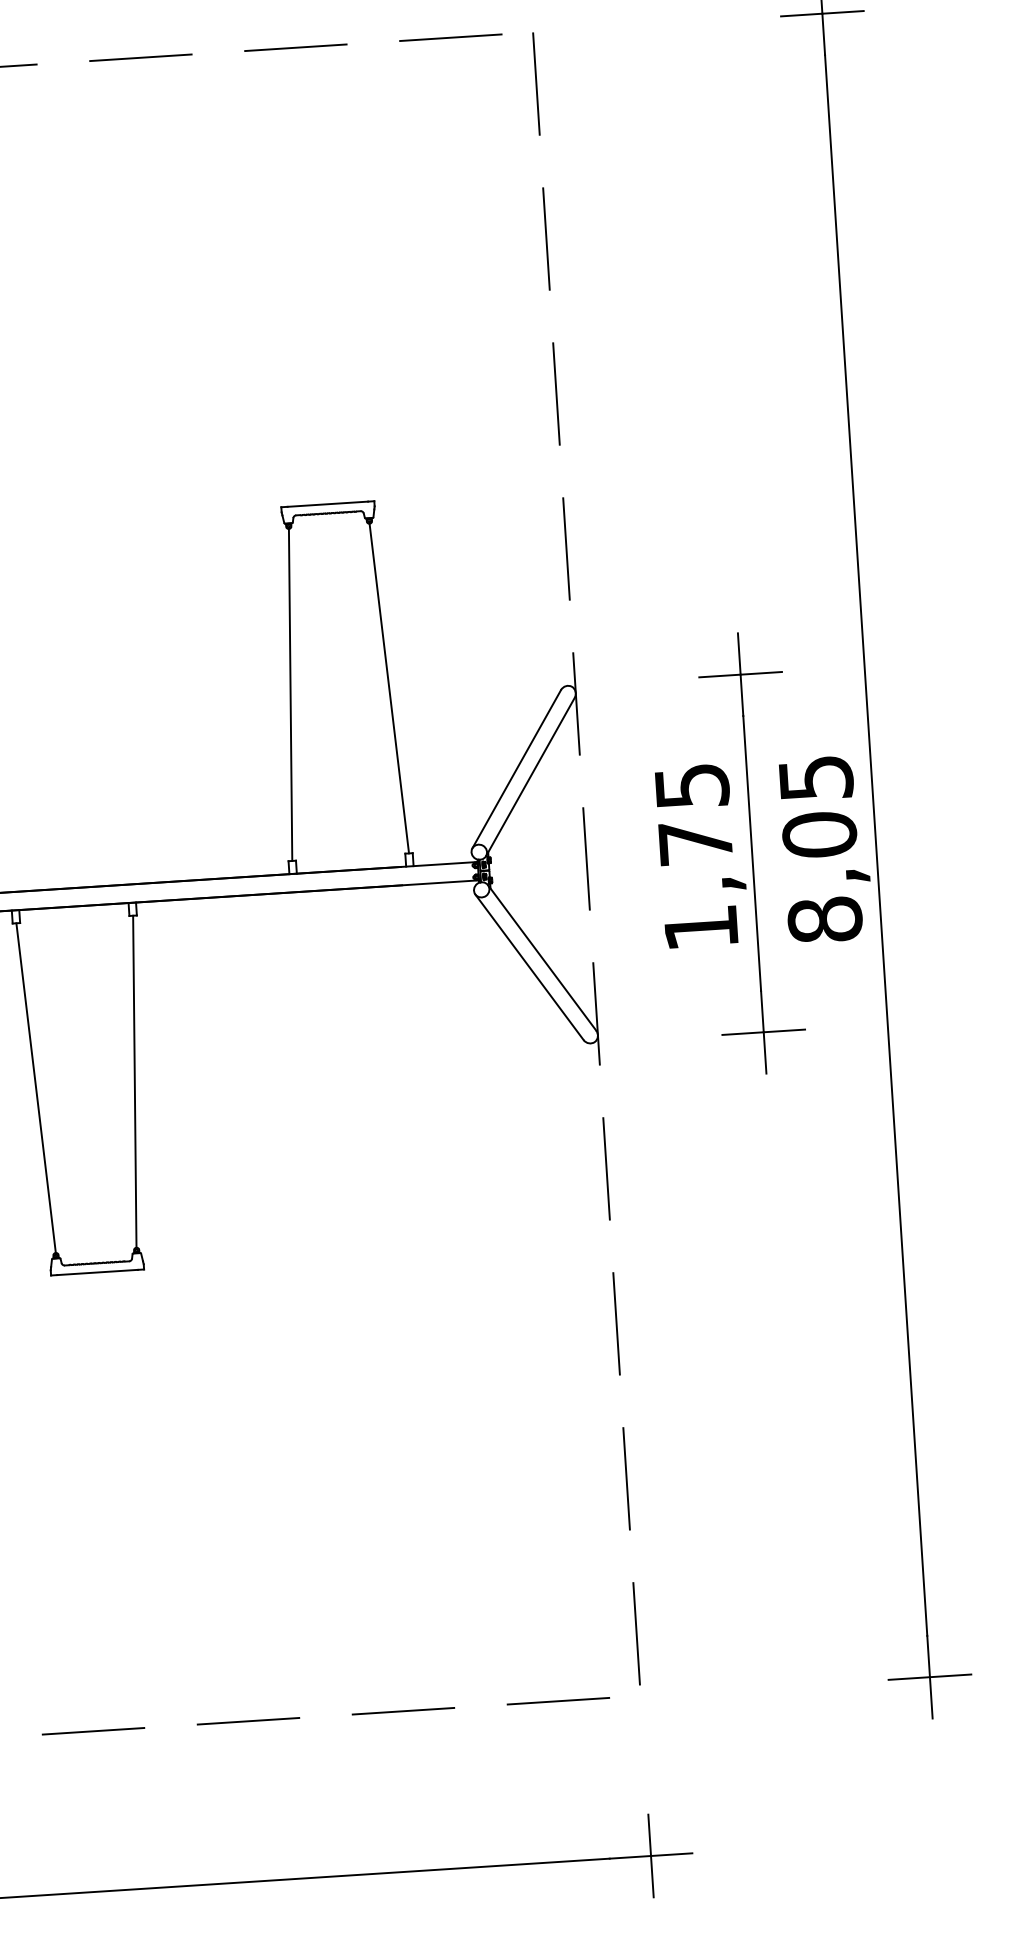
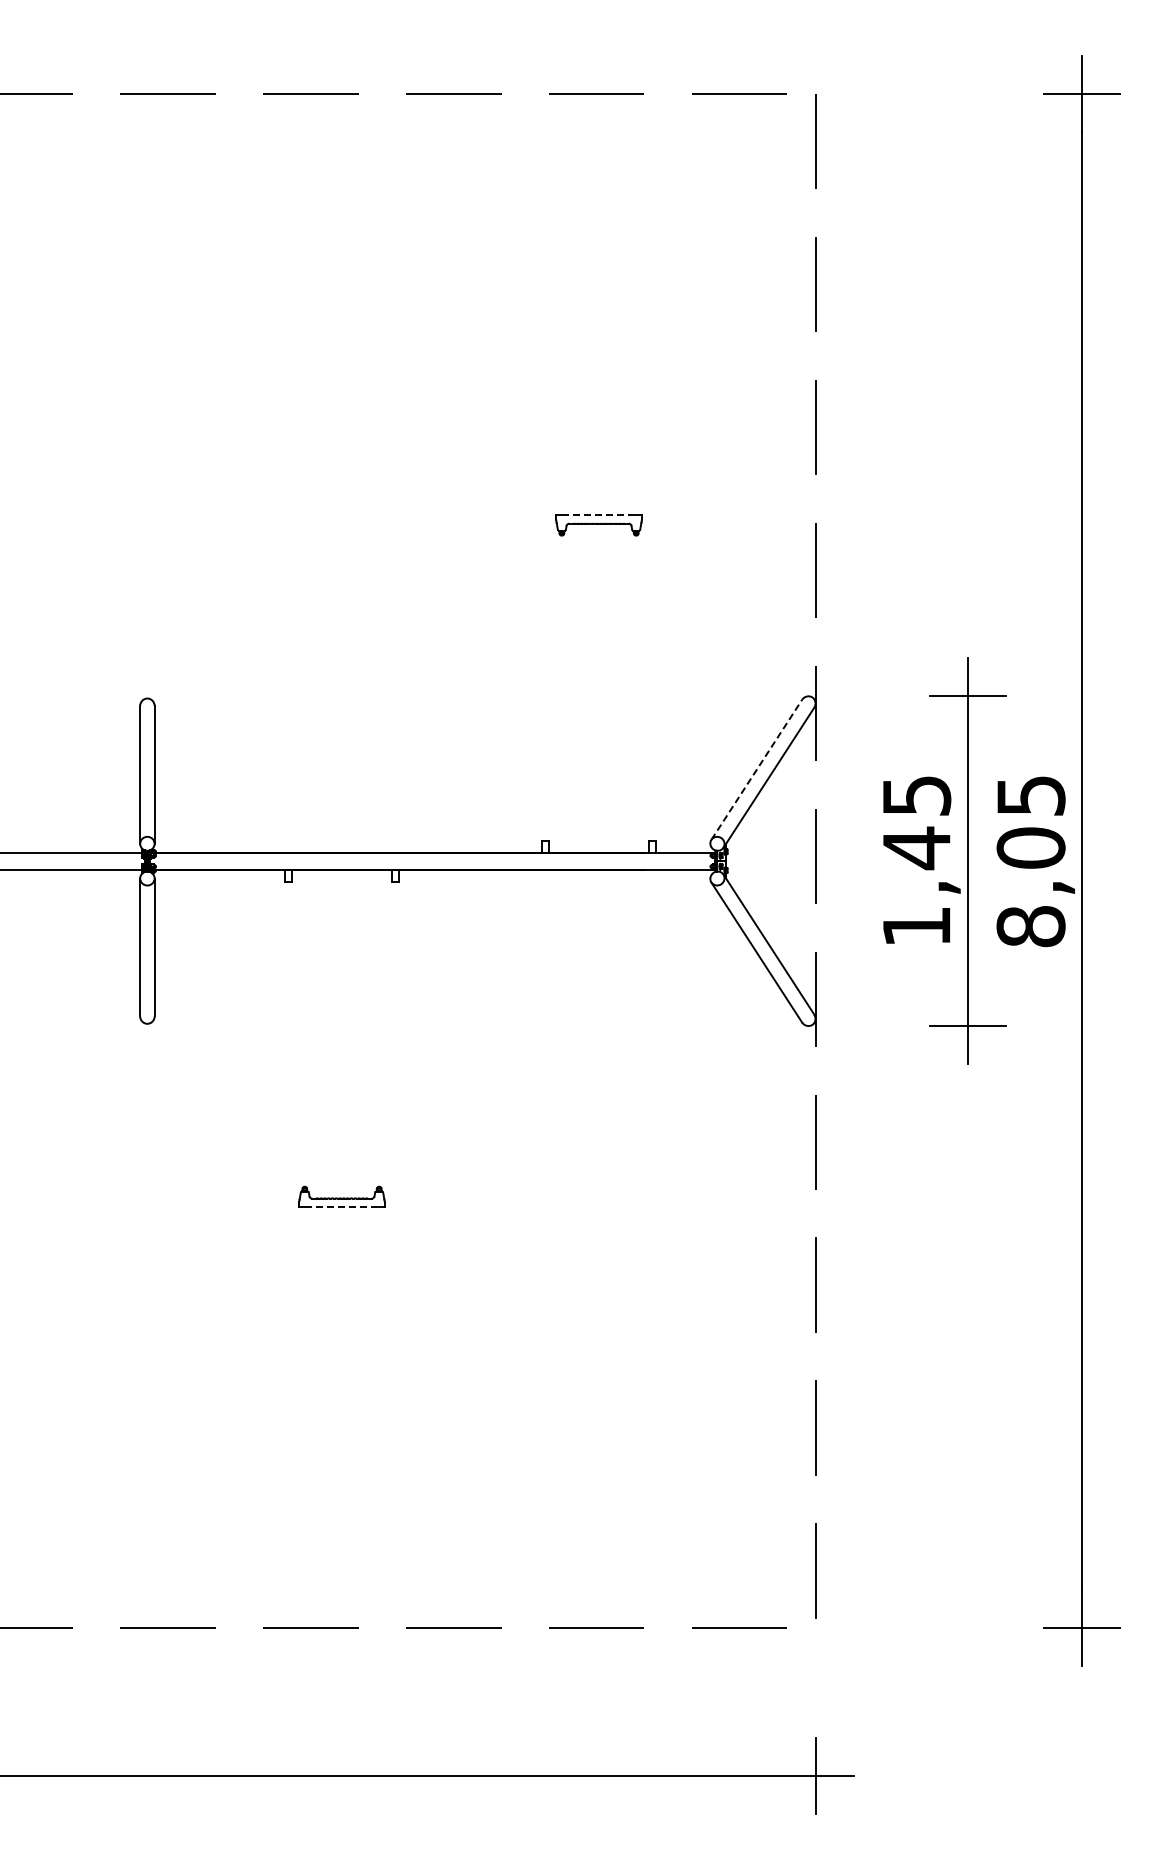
line: (328, 504) -> (599, 515), solid -> dashed
line: (389, 687) -> (644, 687), removed
line: (290, 694) -> (553, 687), removed
line: (517, 768) -> (757, 769), solid -> dashed
text: (695, 843) -> (916, 848), 1,75 -> 1,45
line: (134, 1081) -> (387, 1033), removed
line: (36, 1087) -> (296, 1033), removed
line: (98, 1272) -> (342, 1207), solid -> dashed

